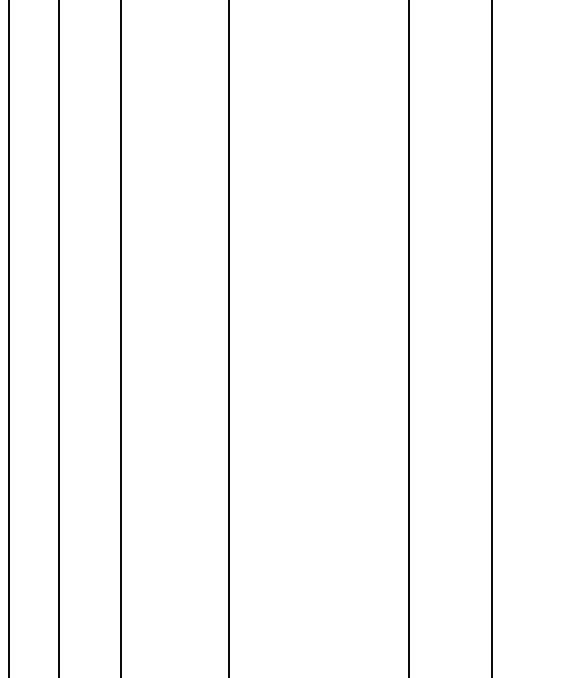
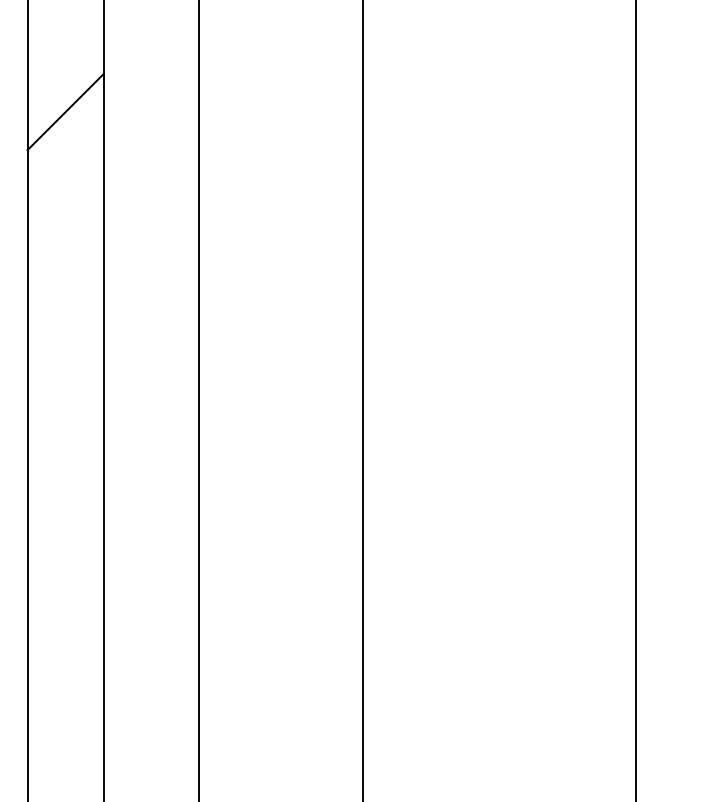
line: (33, 98) -> (65, 111), added

